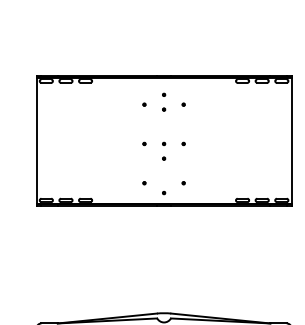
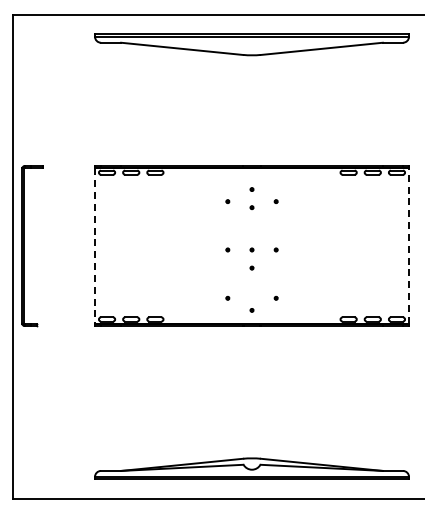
line: (36, 141) -> (94, 246), solid -> dashed
line: (292, 141) -> (409, 246), solid -> dashed

